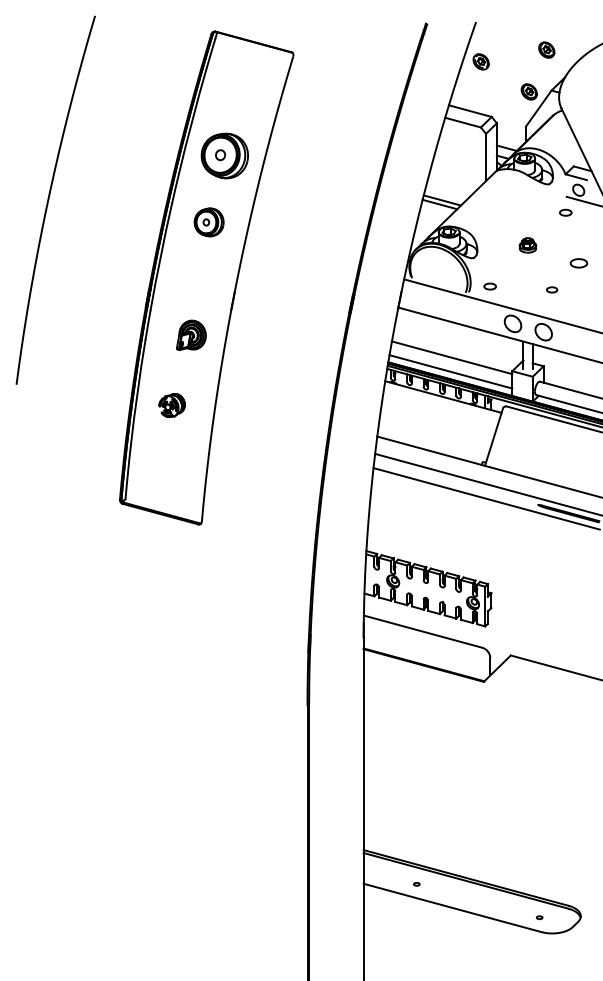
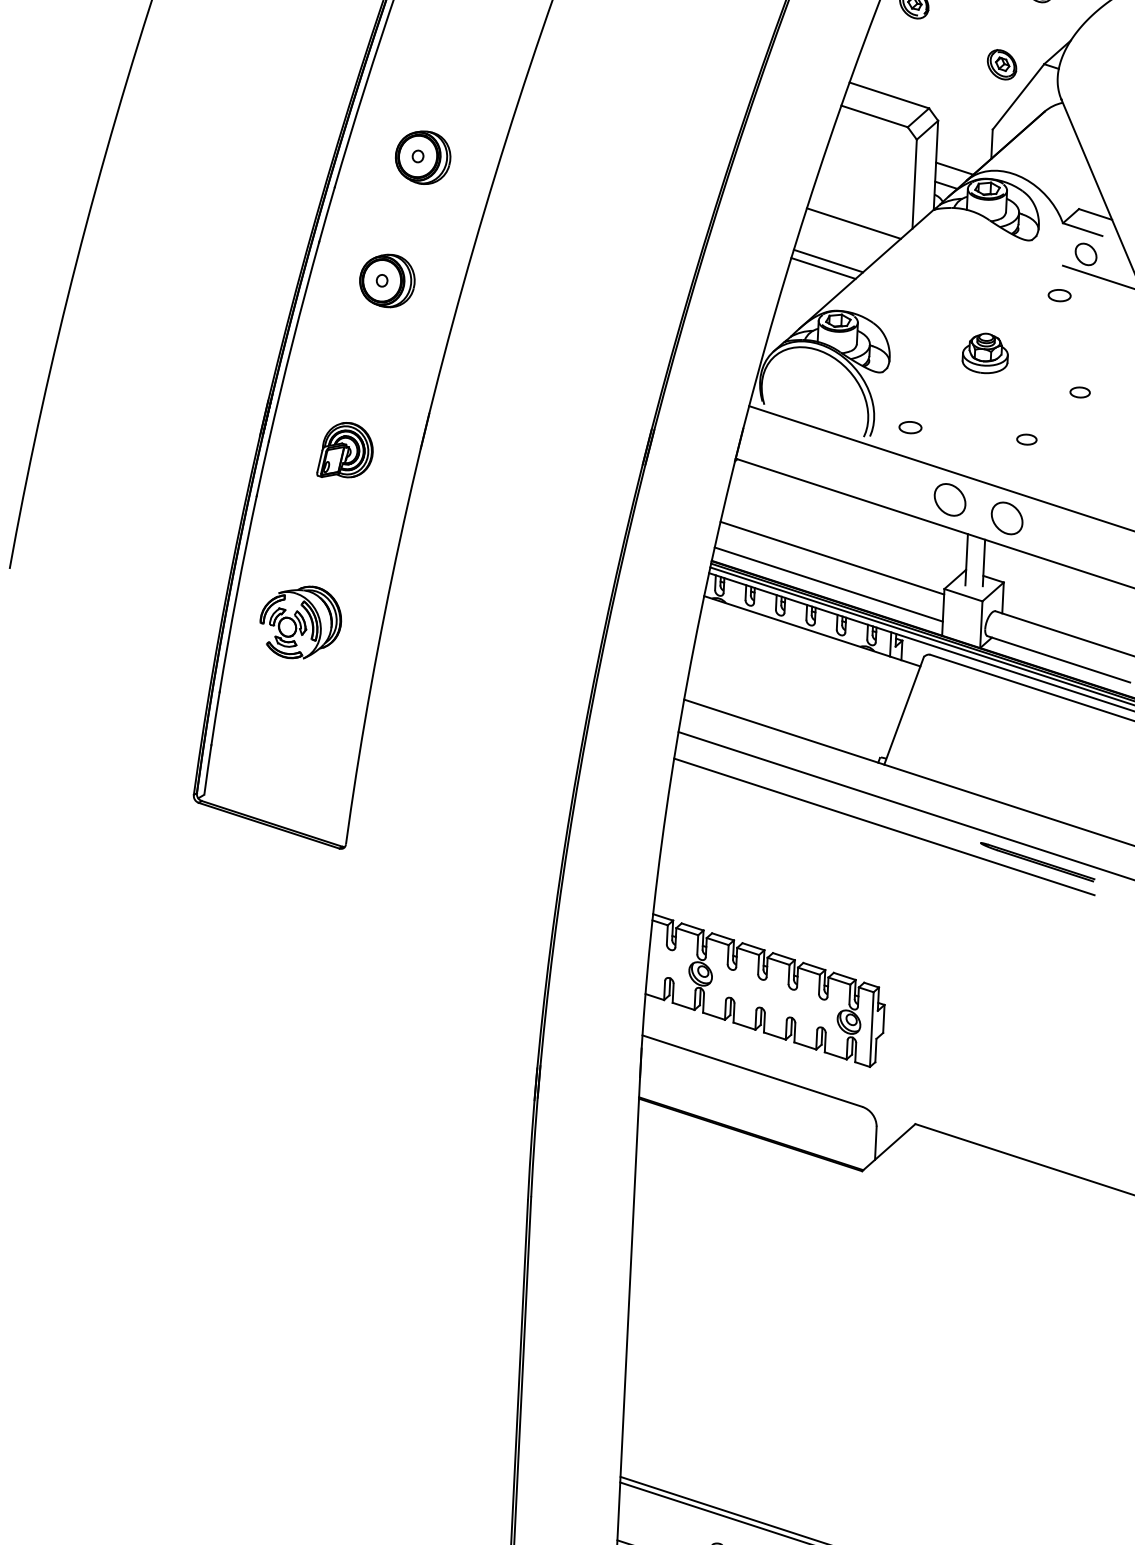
part: (224, 156) -> (422, 158), size x0.62
line: (454, 179) -> (853, 222), added
part: (527, 245) -> (984, 353), size x1.43
part: (579, 263) -> (1080, 392), size x0.62
part: (191, 334) -> (345, 448), moved
part: (171, 405) -> (299, 622), size x1.67

